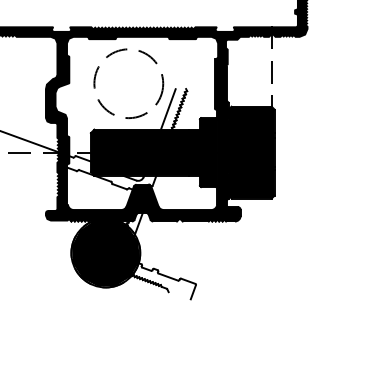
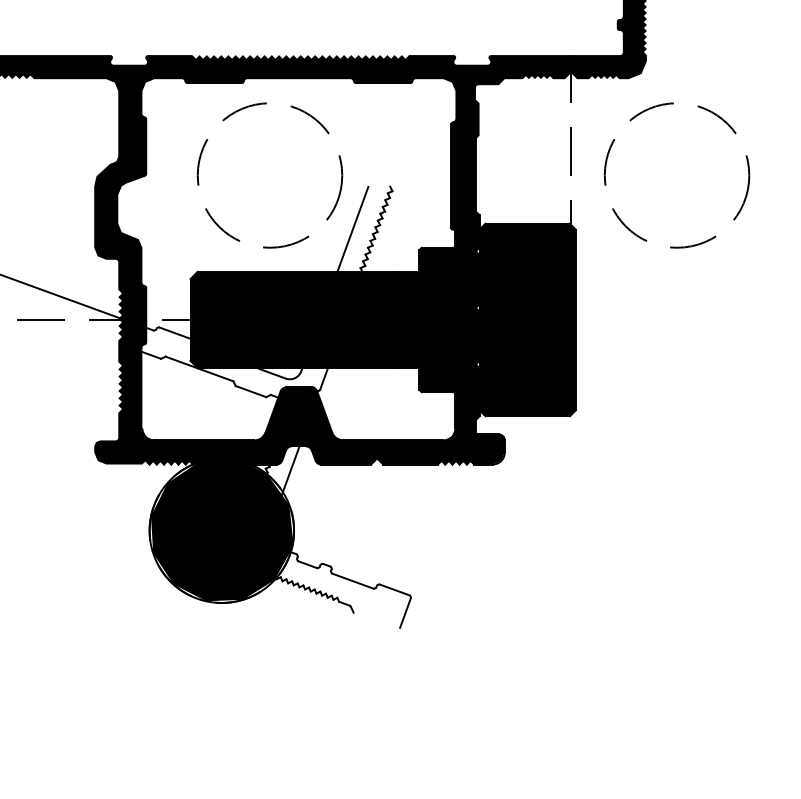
circle: (322, 83) -> (676, 175), added

